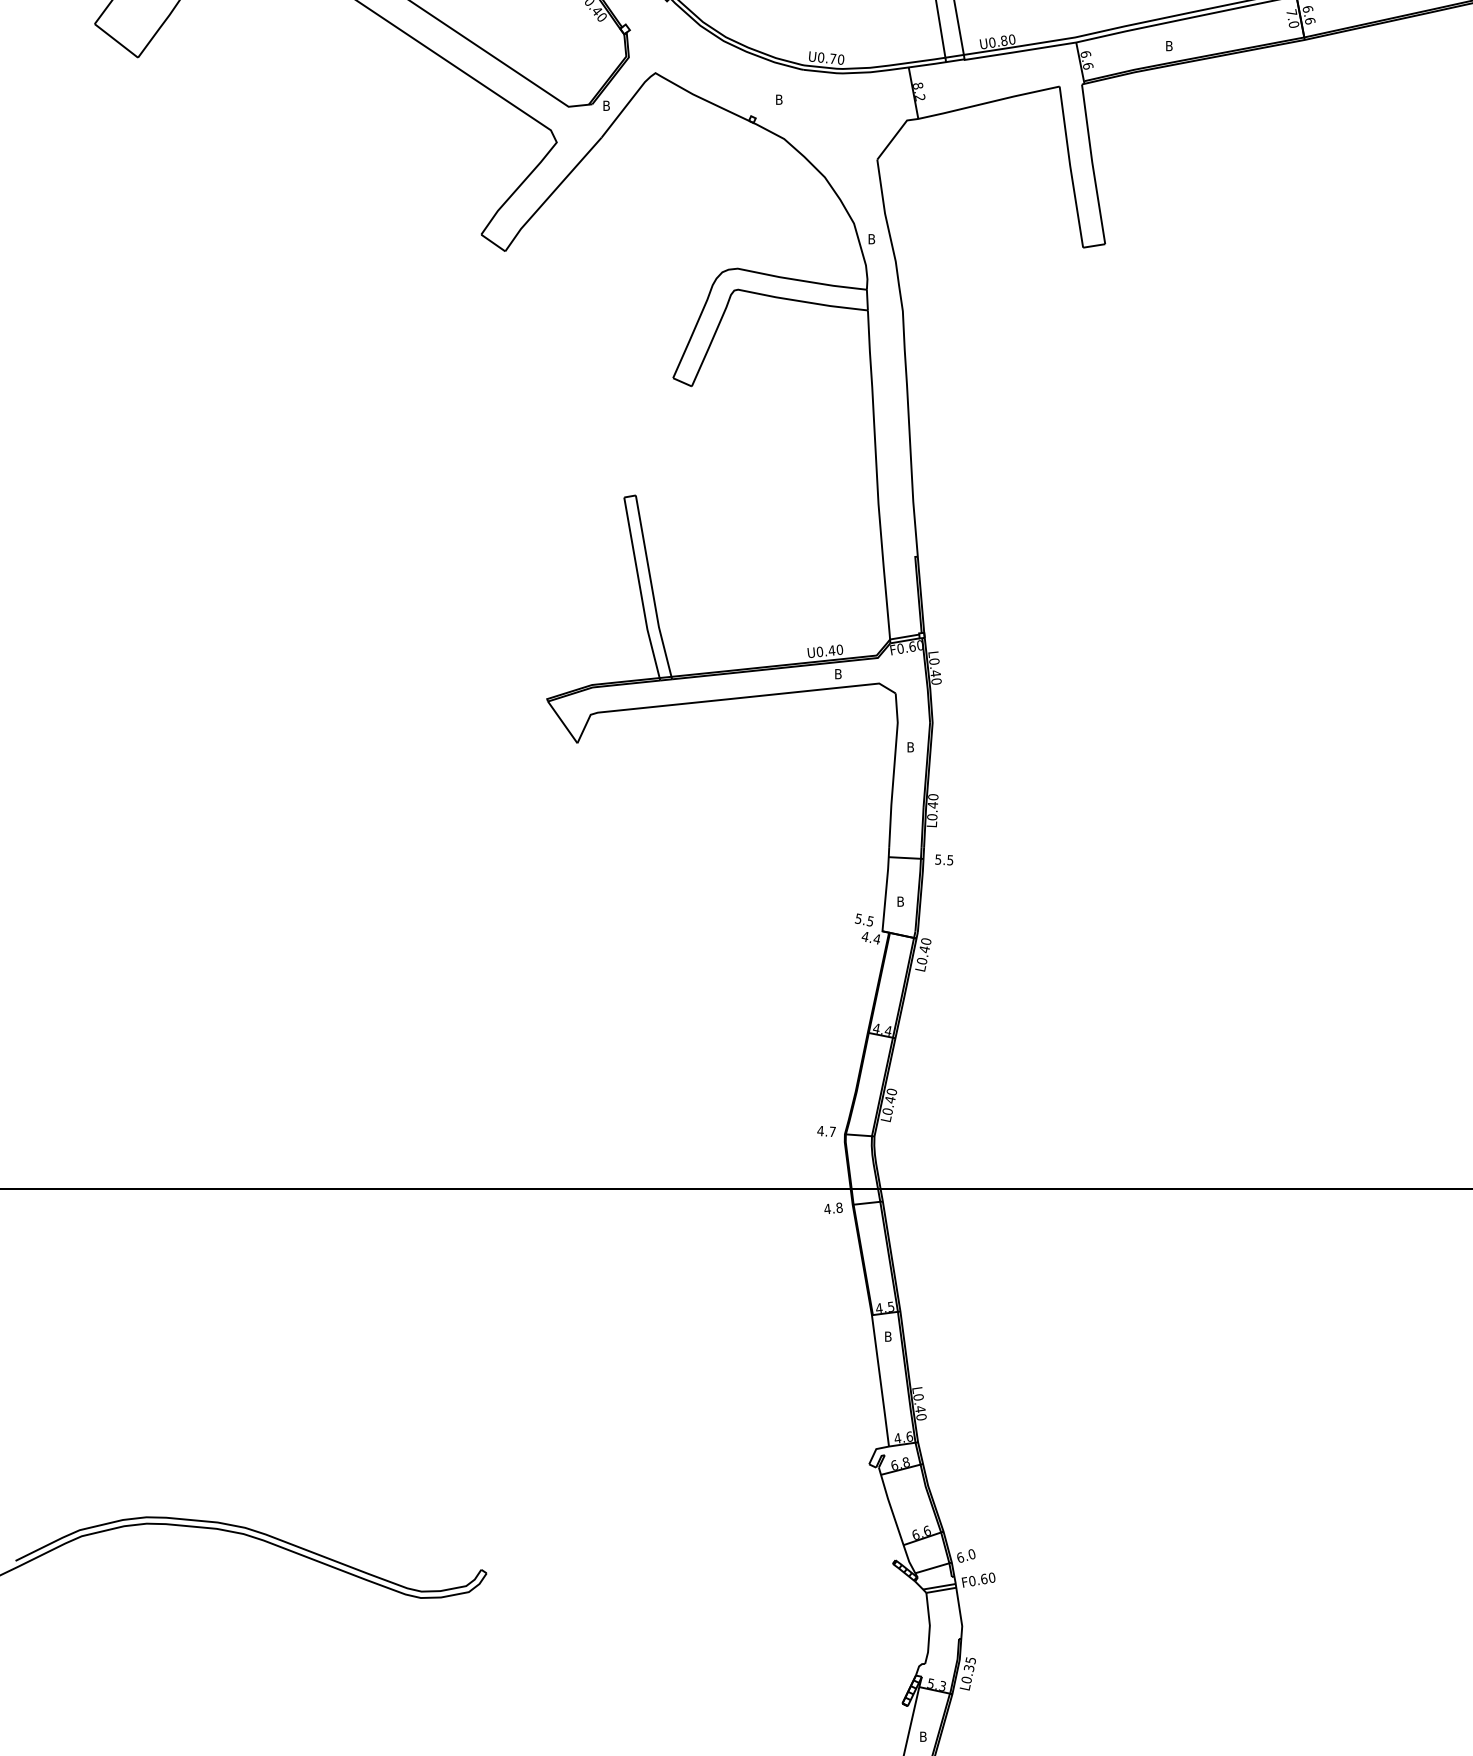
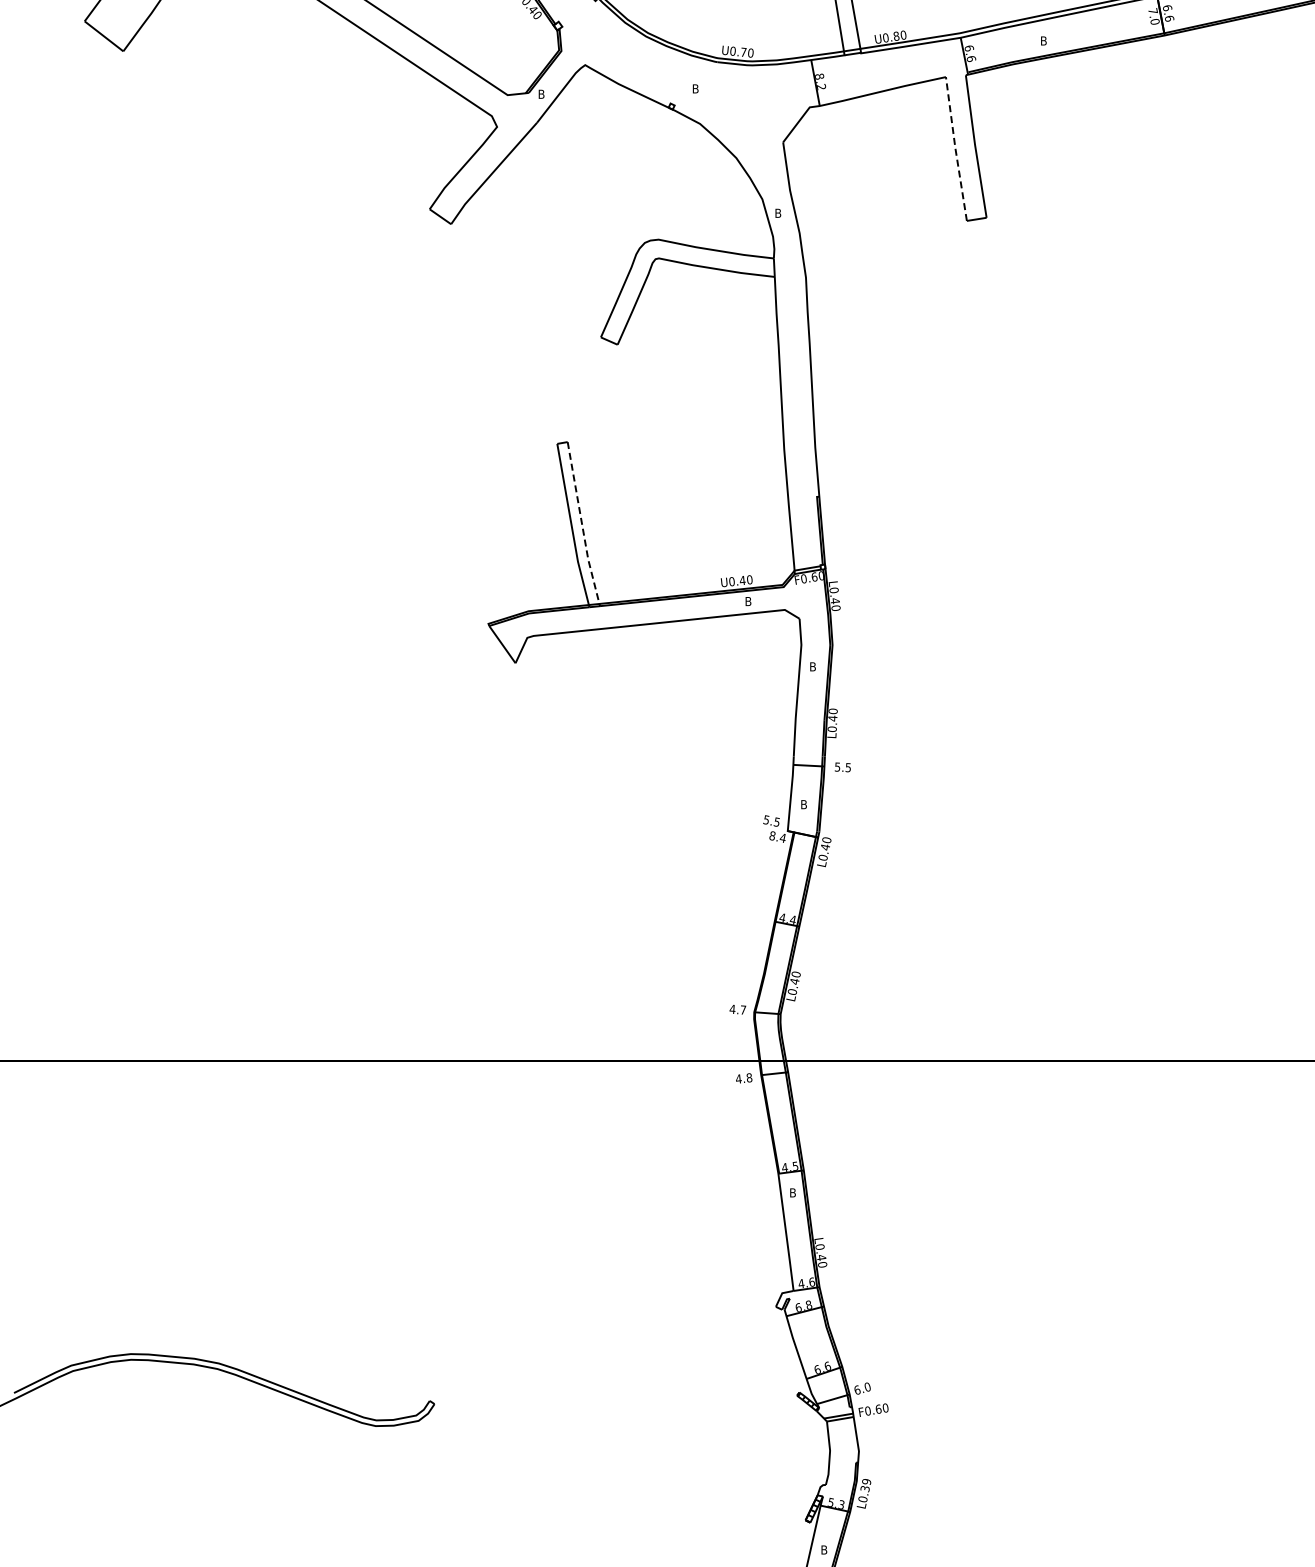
line: (1070, 166) -> (955, 148), solid -> dashed
line: (652, 590) -> (582, 526), solid -> dashed
text: (865, 936) -> (772, 835), 4.4 -> 8.4
text: (970, 1661) -> (866, 1482), L0.35 -> L0.39

